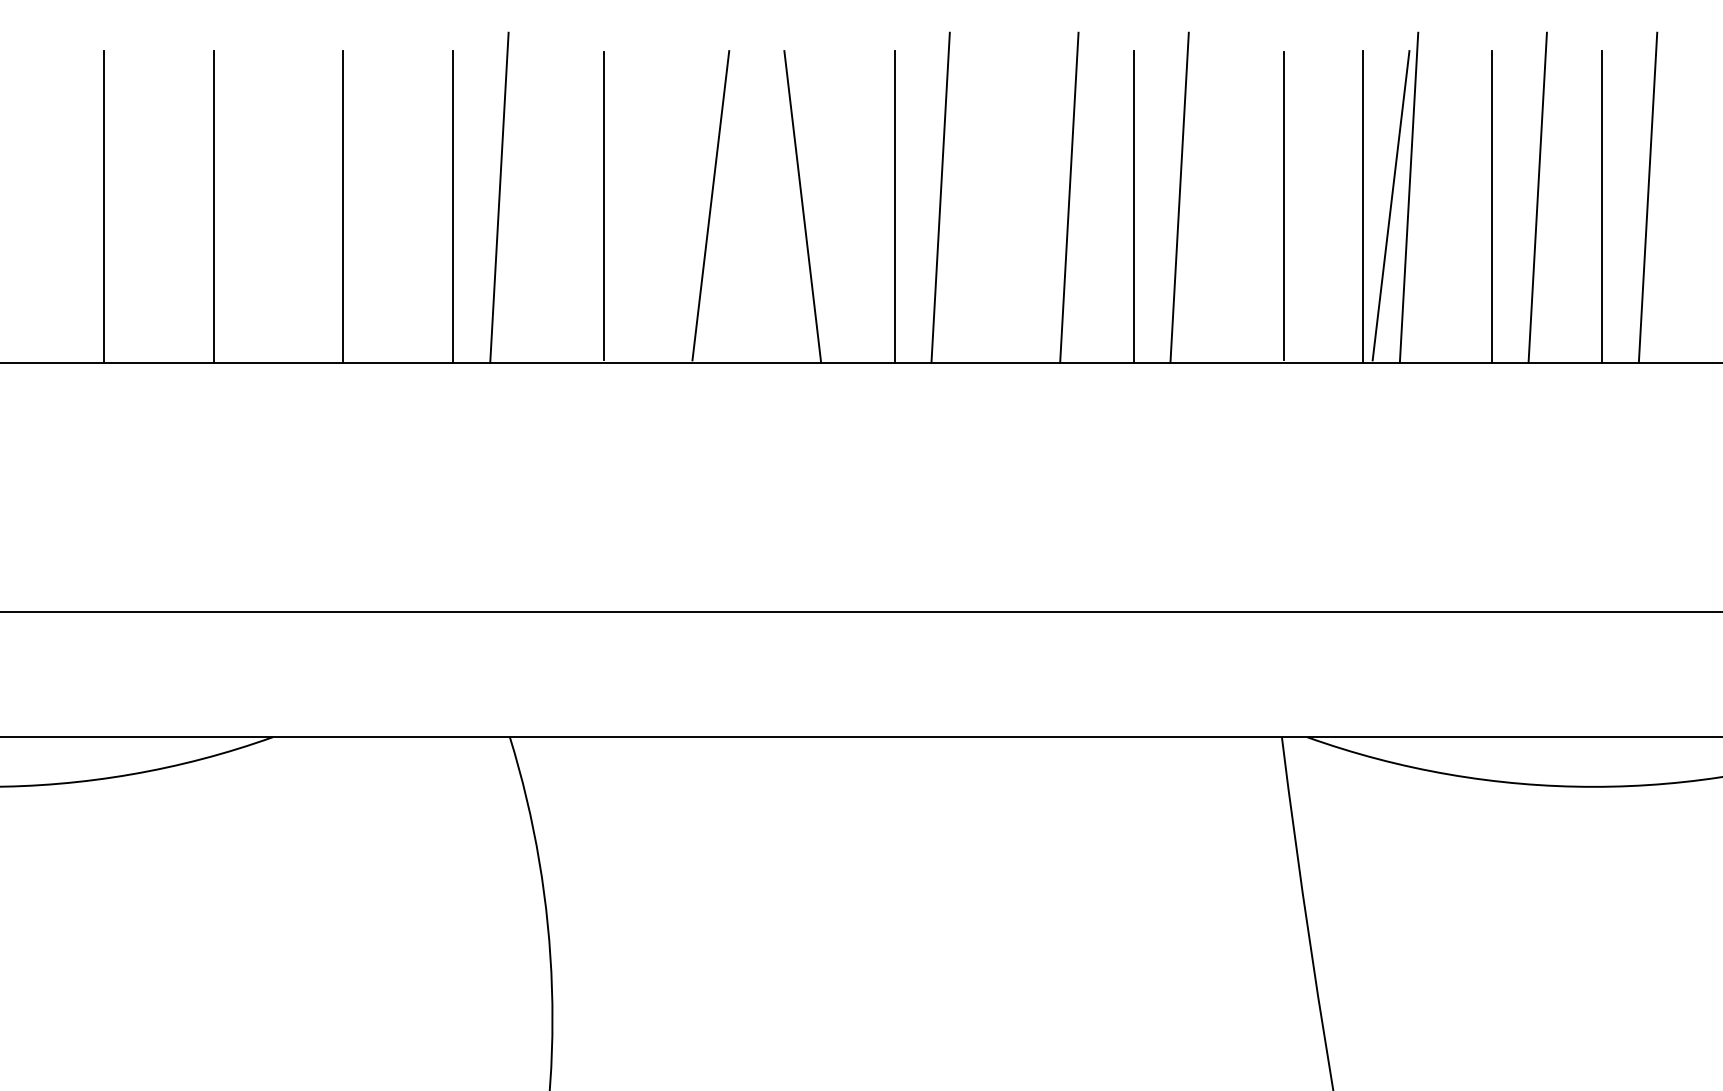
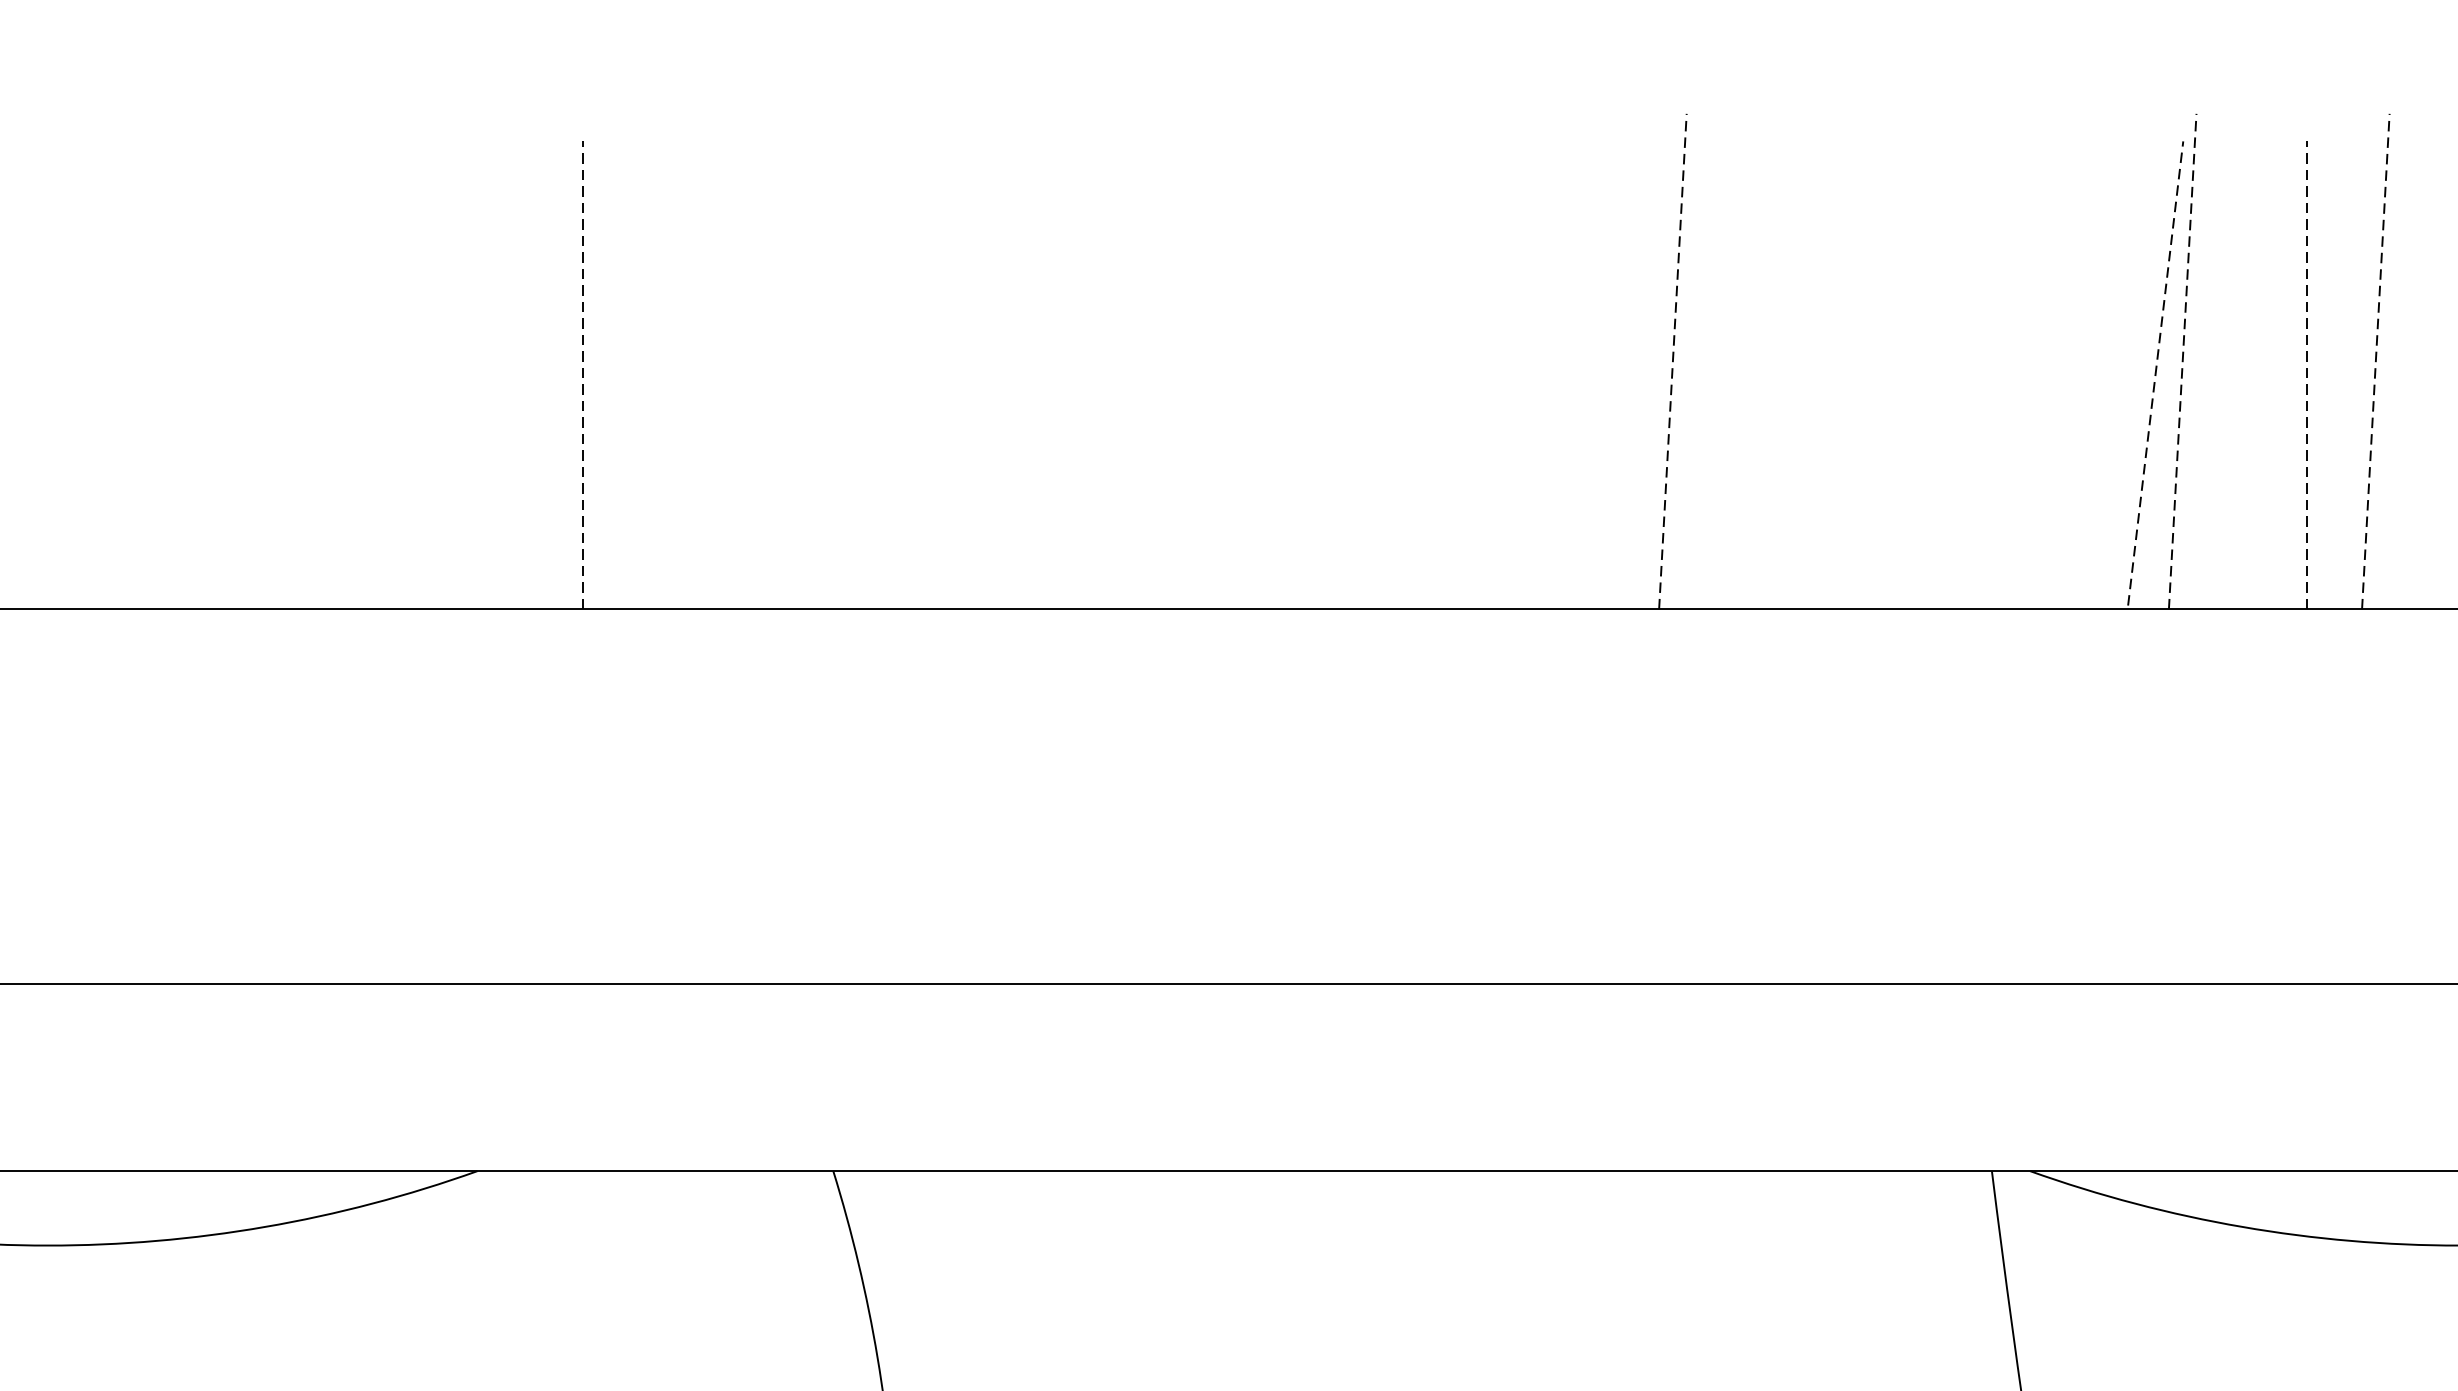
line: (499, 197) -> (817, 361), removed
line: (940, 197) -> (1479, 361), removed
line: (1069, 197) -> (1673, 361), solid -> dashed
line: (1179, 197) -> (1838, 361), removed
line: (1409, 197) -> (2183, 361), solid -> dashed
line: (1537, 197) -> (2375, 361), solid -> dashed
line: (603, 205) -> (973, 373), removed
line: (710, 205) -> (1134, 373), removed
line: (1284, 205) -> (1995, 373), removed
line: (1391, 205) -> (2156, 373), solid -> dashed
line: (104, 206) -> (224, 374), removed
line: (214, 206) -> (390, 374), removed
line: (453, 206) -> (748, 374), removed
line: (802, 206) -> (1272, 374), removed
line: (894, 206) -> (1410, 374), removed
line: (1133, 206) -> (1769, 374), removed
line: (1363, 206) -> (2114, 374), removed
line: (343, 207) -> (583, 376), solid -> dashed
line: (1491, 207) -> (2306, 376), solid -> dashed

